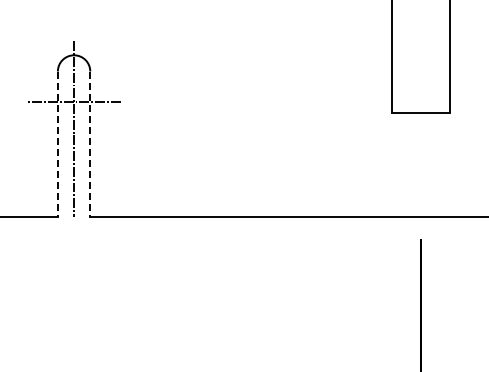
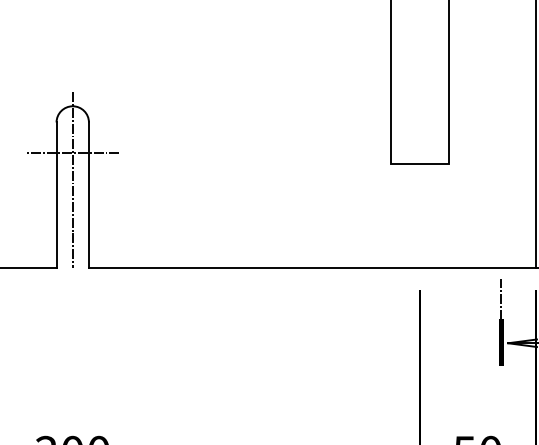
line: (57, 144) -> (56, 195), dashed -> solid
line: (89, 144) -> (88, 195), dashed -> solid

